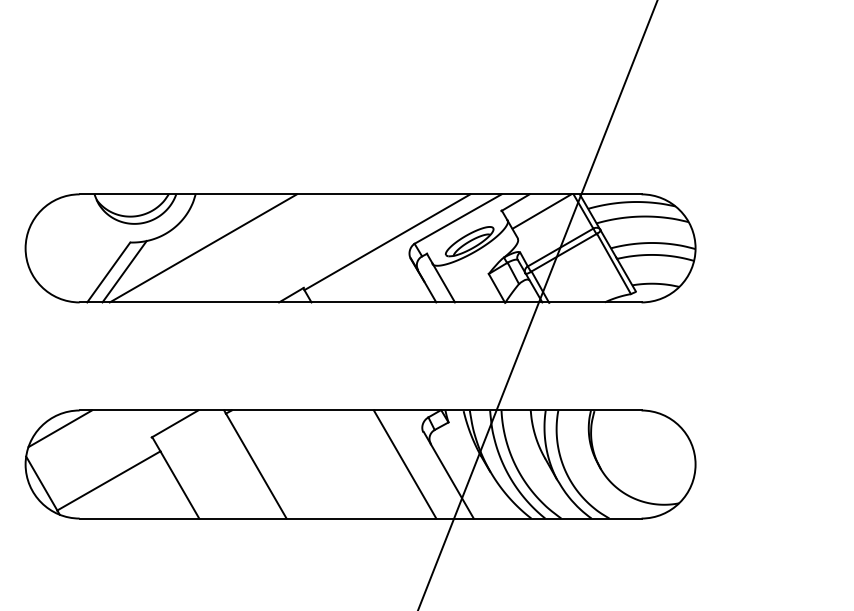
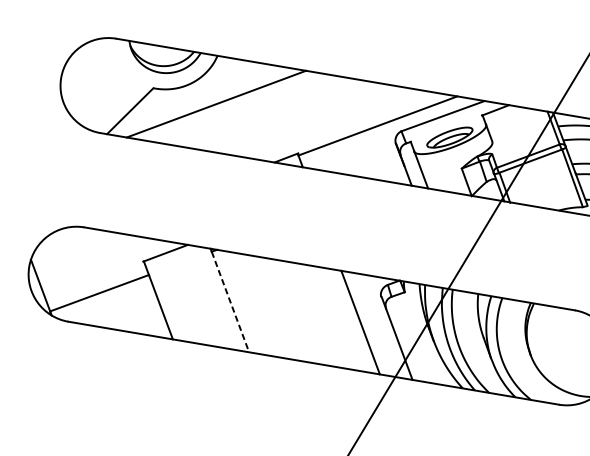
line: (541, 211) -> (517, 121), removed
line: (124, 271) -> (144, 112), removed
line: (59, 428) -> (64, 240), removed
line: (256, 466) -> (230, 302), solid -> dashed

